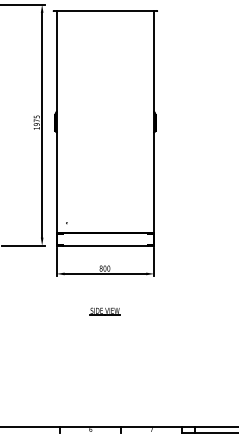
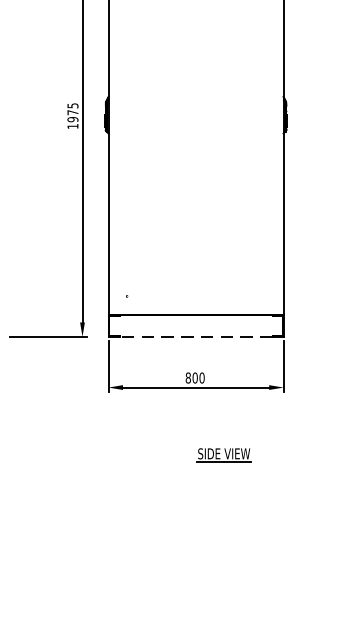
line: (105, 245) -> (196, 336), solid -> dashed
part: (104, 311) -> (223, 454), moved

